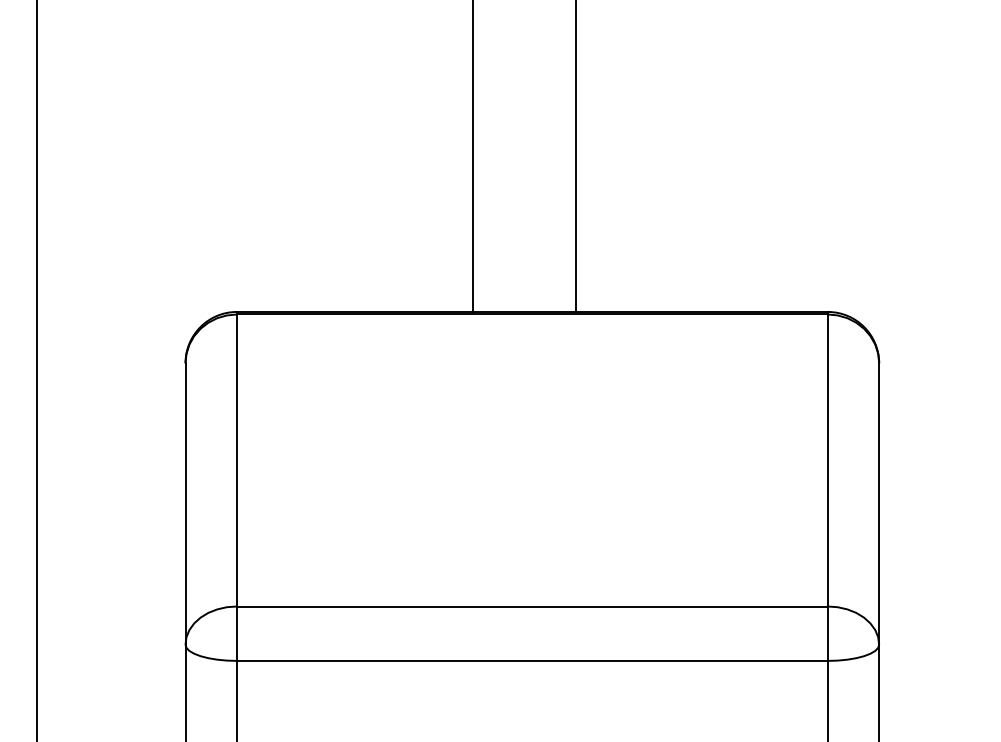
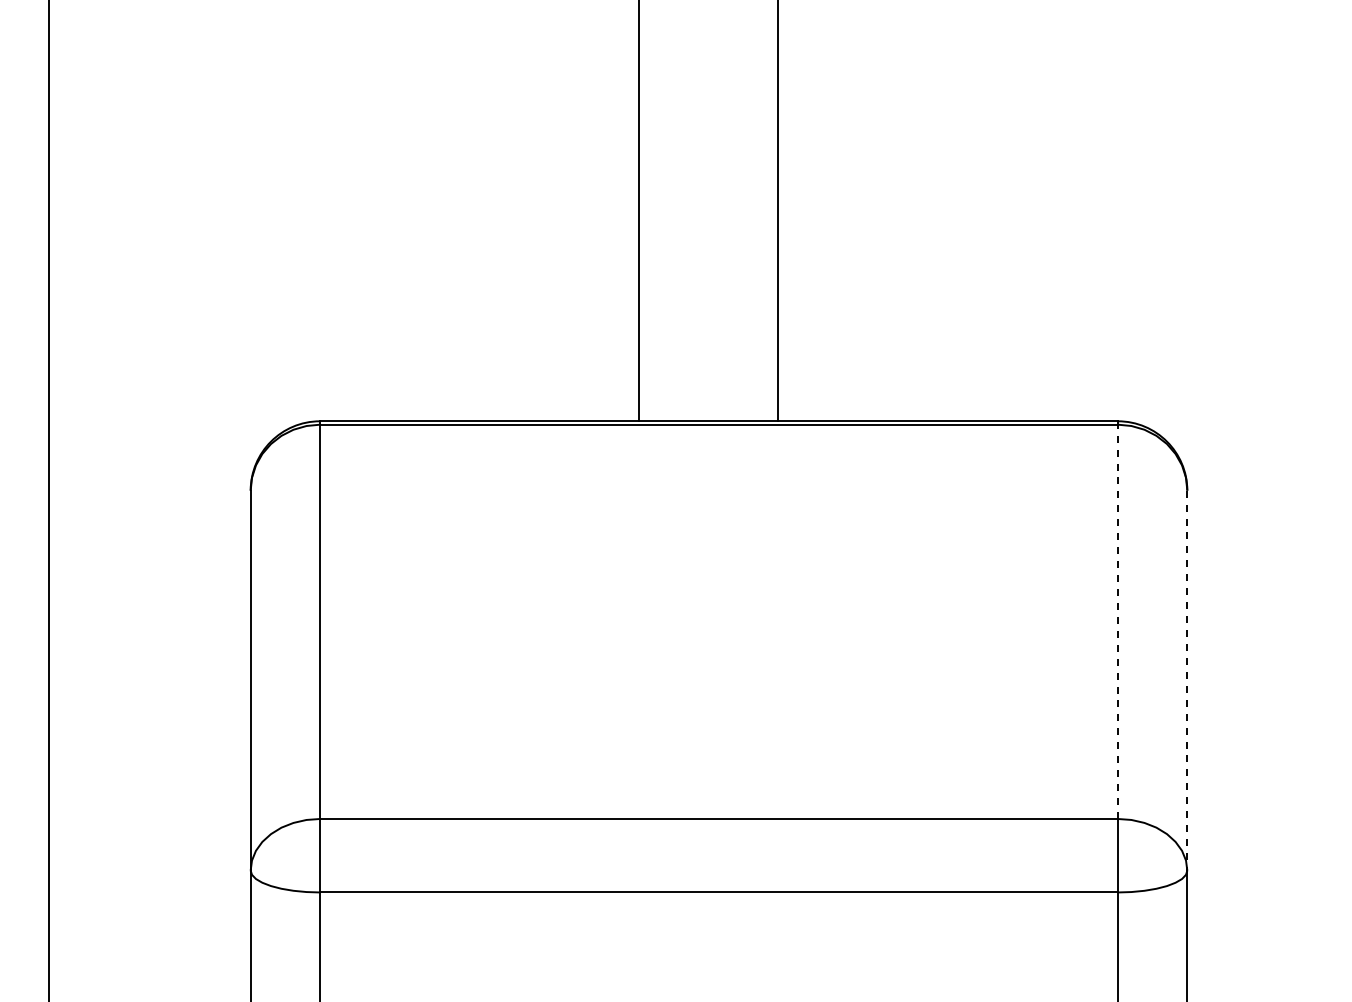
line: (827, 460) -> (1117, 621), solid -> dashed
line: (879, 503) -> (1187, 680), solid -> dashed

